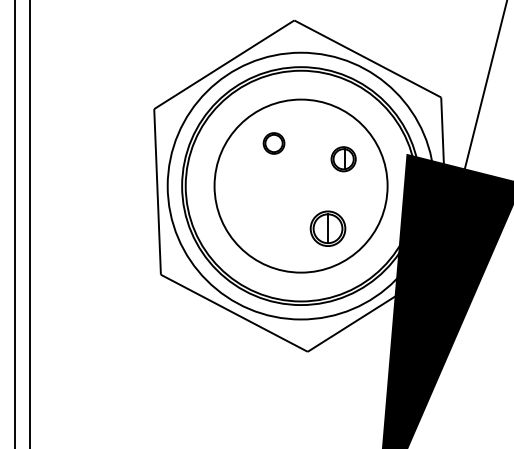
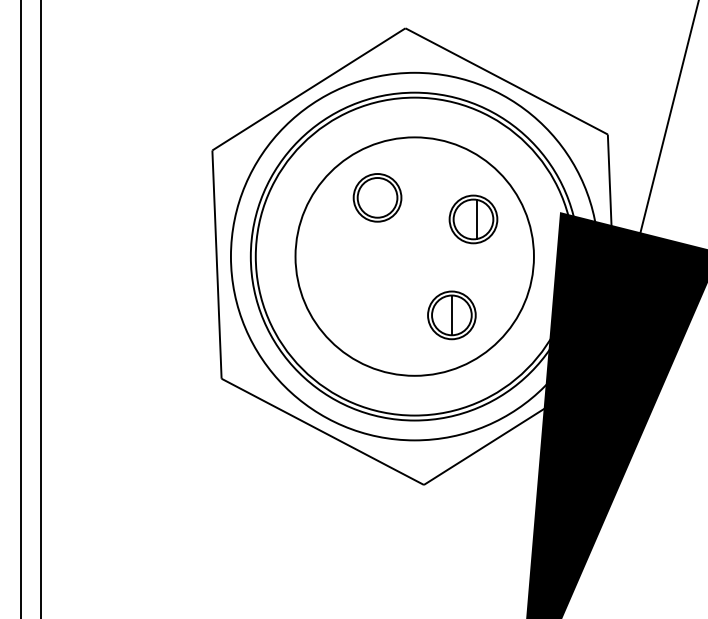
part: (273, 143) -> (376, 197), size x1.67
part: (343, 159) -> (473, 219), size x1.43

